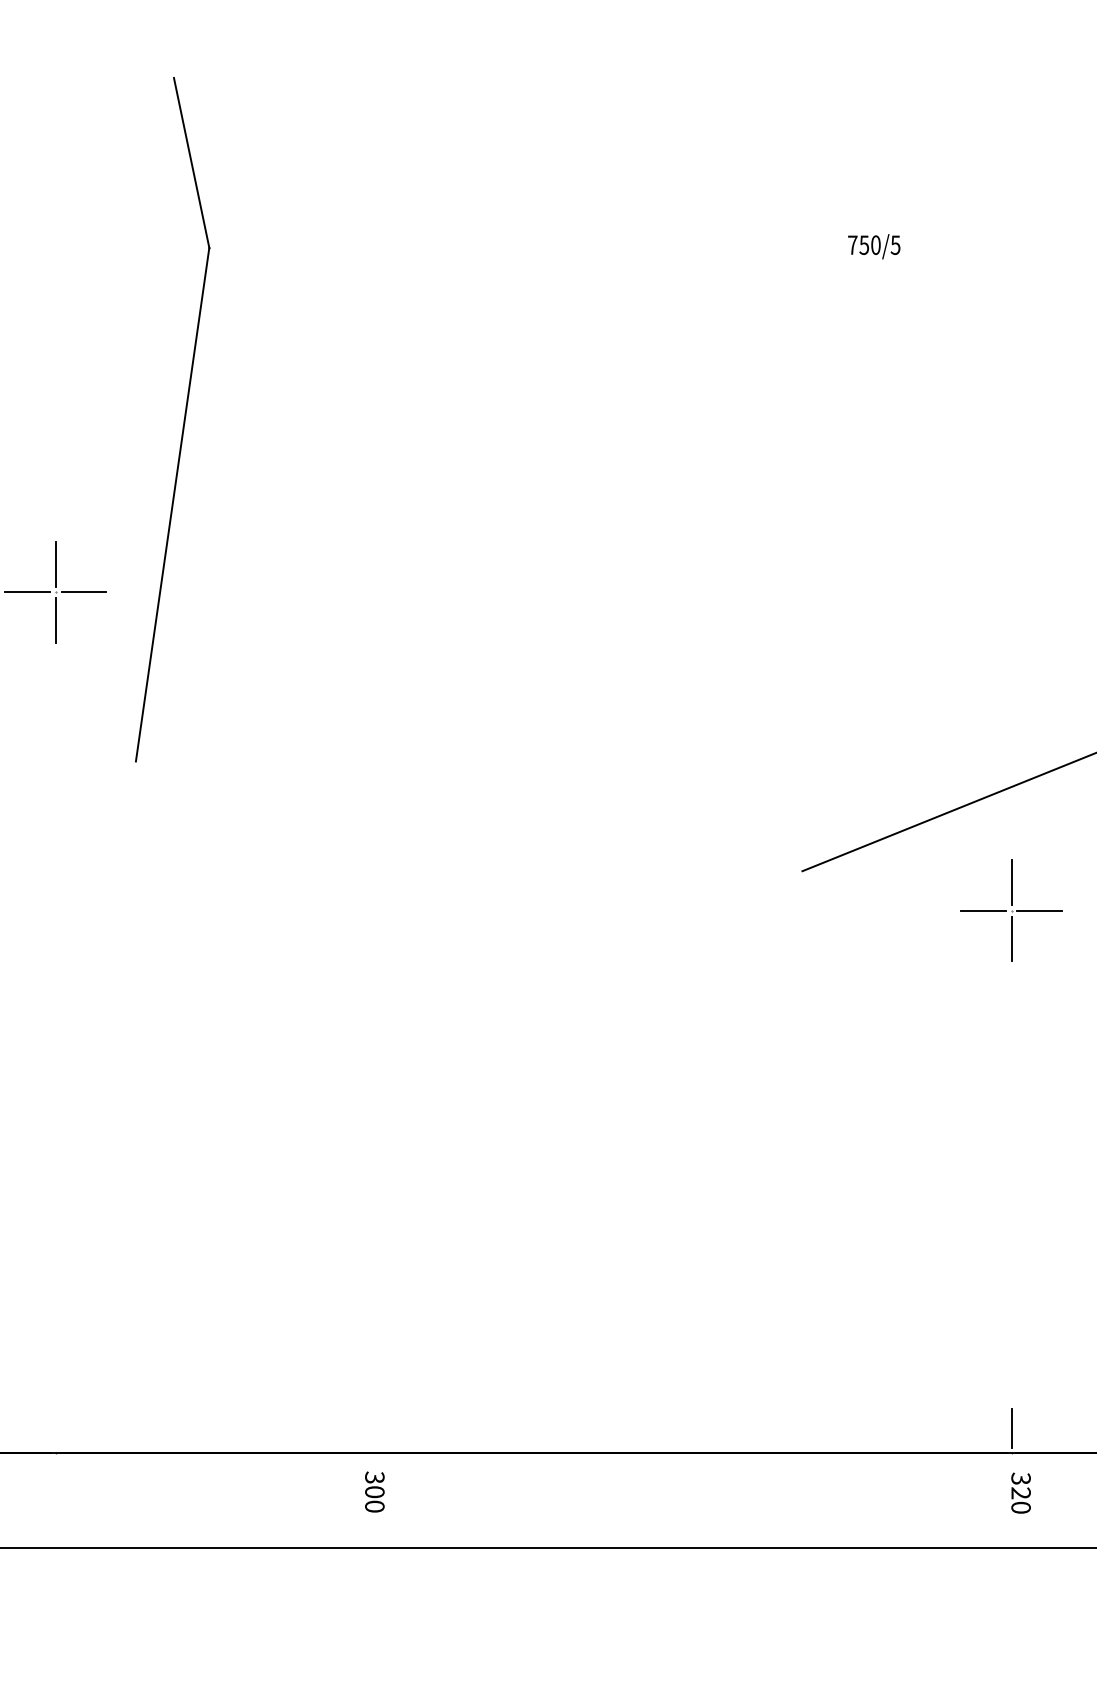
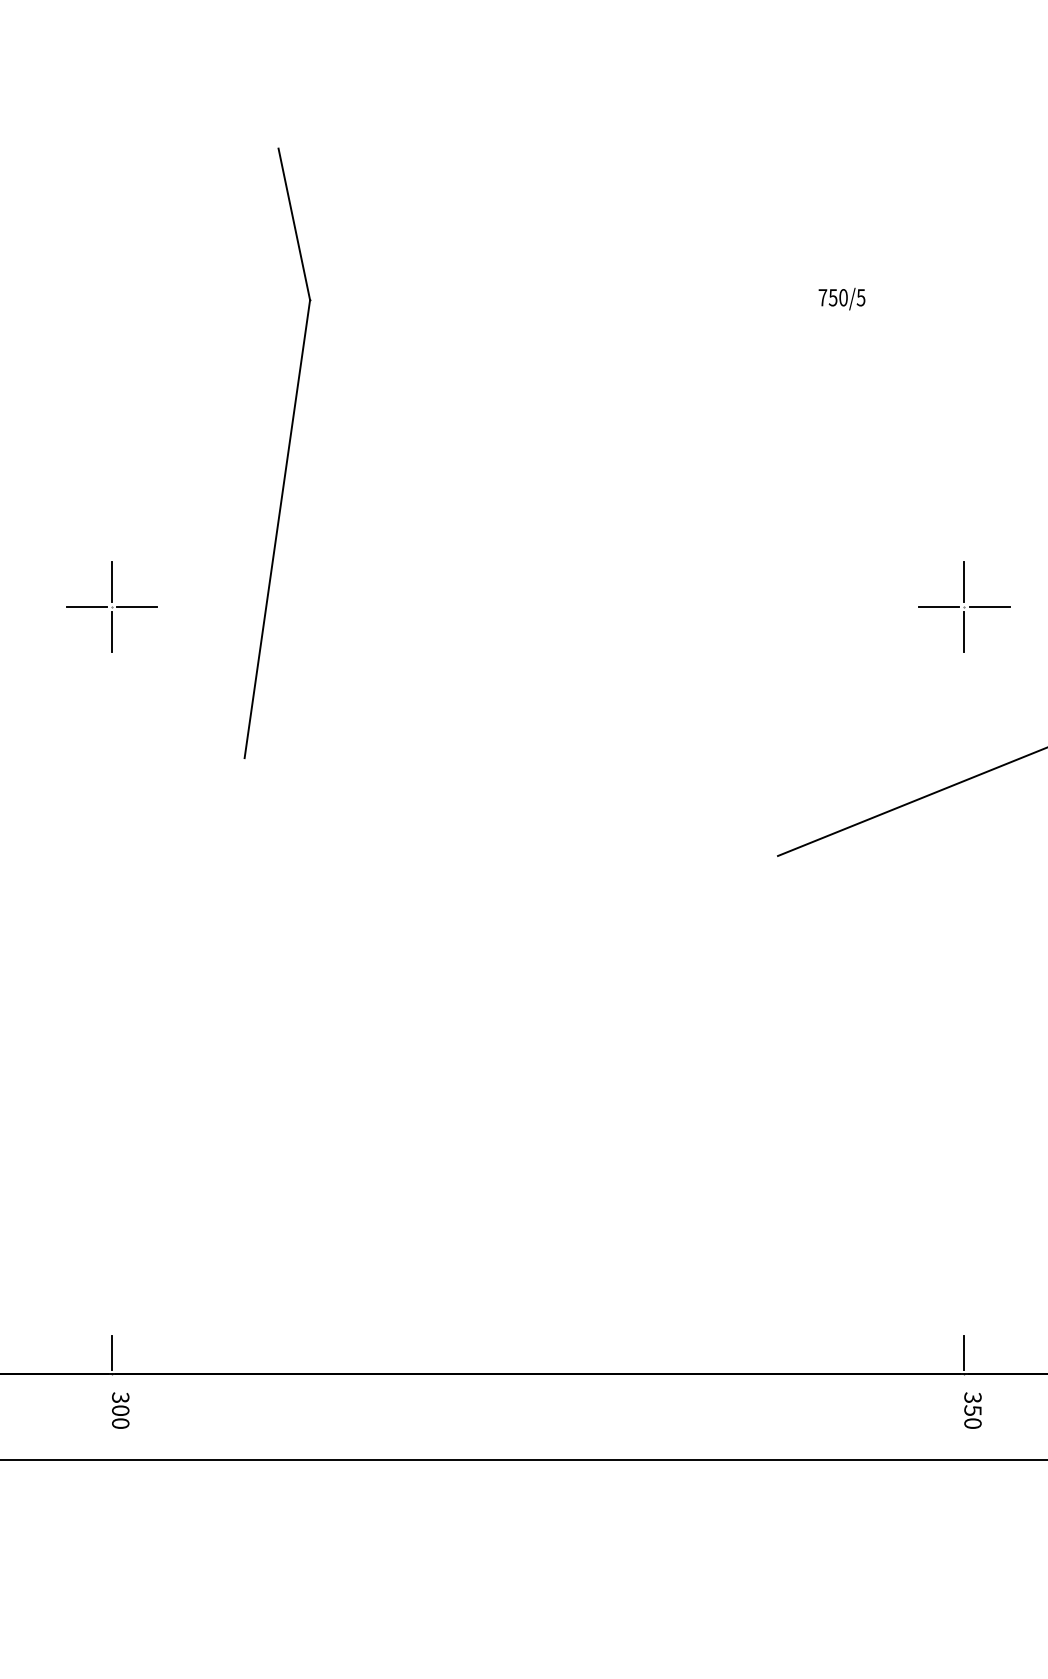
part: (182, 423) -> (286, 456), moved
part: (1011, 909) -> (964, 606), moved
line: (56, 1428) -> (112, 1352), added
text: (374, 1491) -> (120, 1410), moved
text: (1020, 1493) -> (972, 1410), 320 -> 350

